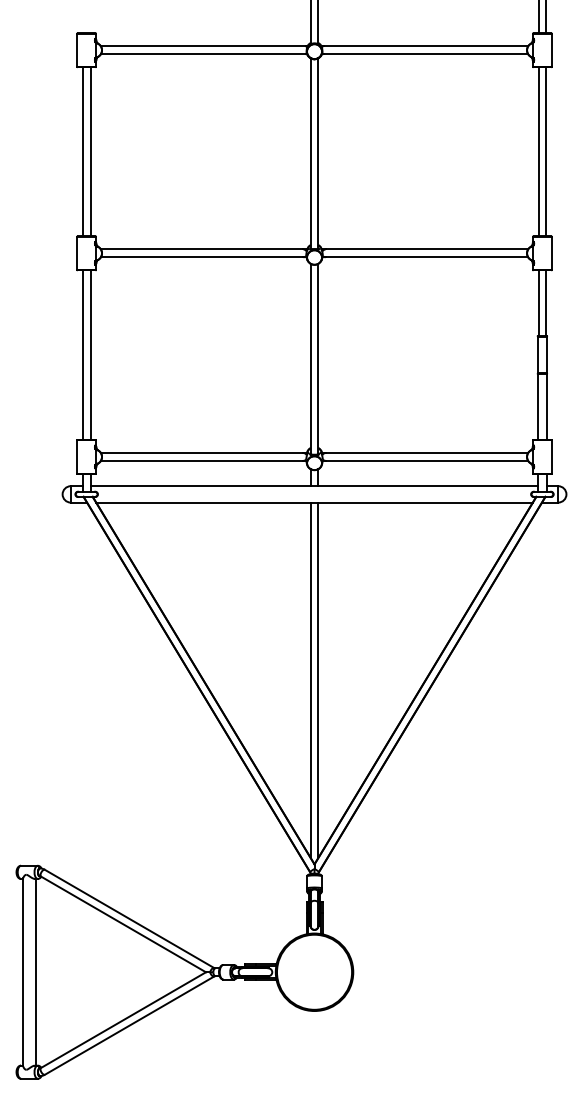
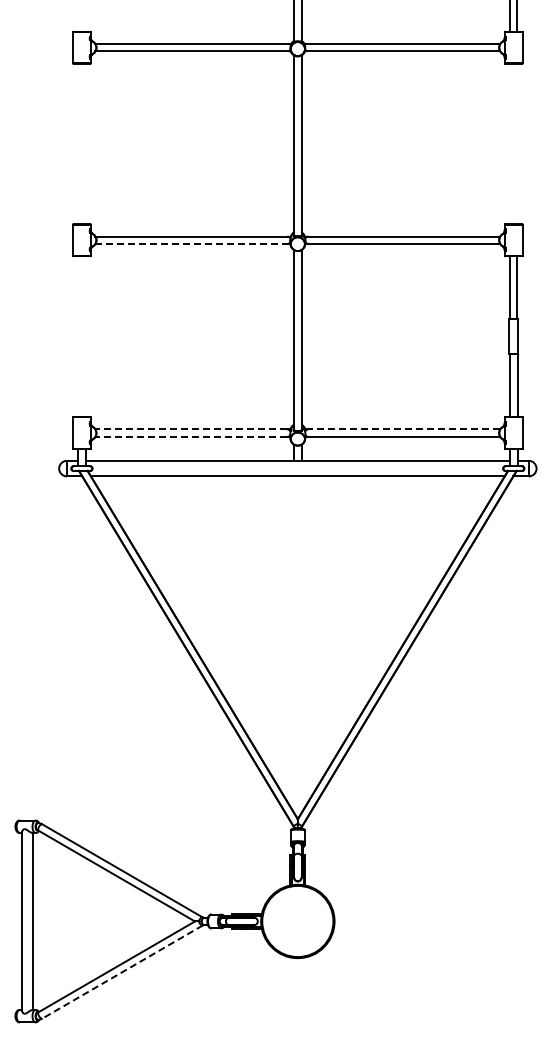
line: (83, 151) -> (78, 143), removed
line: (90, 151) -> (85, 143), removed
line: (538, 151) -> (510, 143), removed
line: (546, 151) -> (517, 143), removed
line: (202, 256) -> (191, 243), solid -> dashed
line: (83, 354) -> (78, 336), removed
line: (90, 354) -> (85, 336), removed
line: (202, 453) -> (191, 429), solid -> dashed
line: (427, 453) -> (404, 429), solid -> dashed
line: (202, 460) -> (191, 436), solid -> dashed
line: (310, 679) -> (294, 644), removed
line: (318, 679) -> (301, 644), removed
line: (129, 1026) -> (122, 972), solid -> dashed

